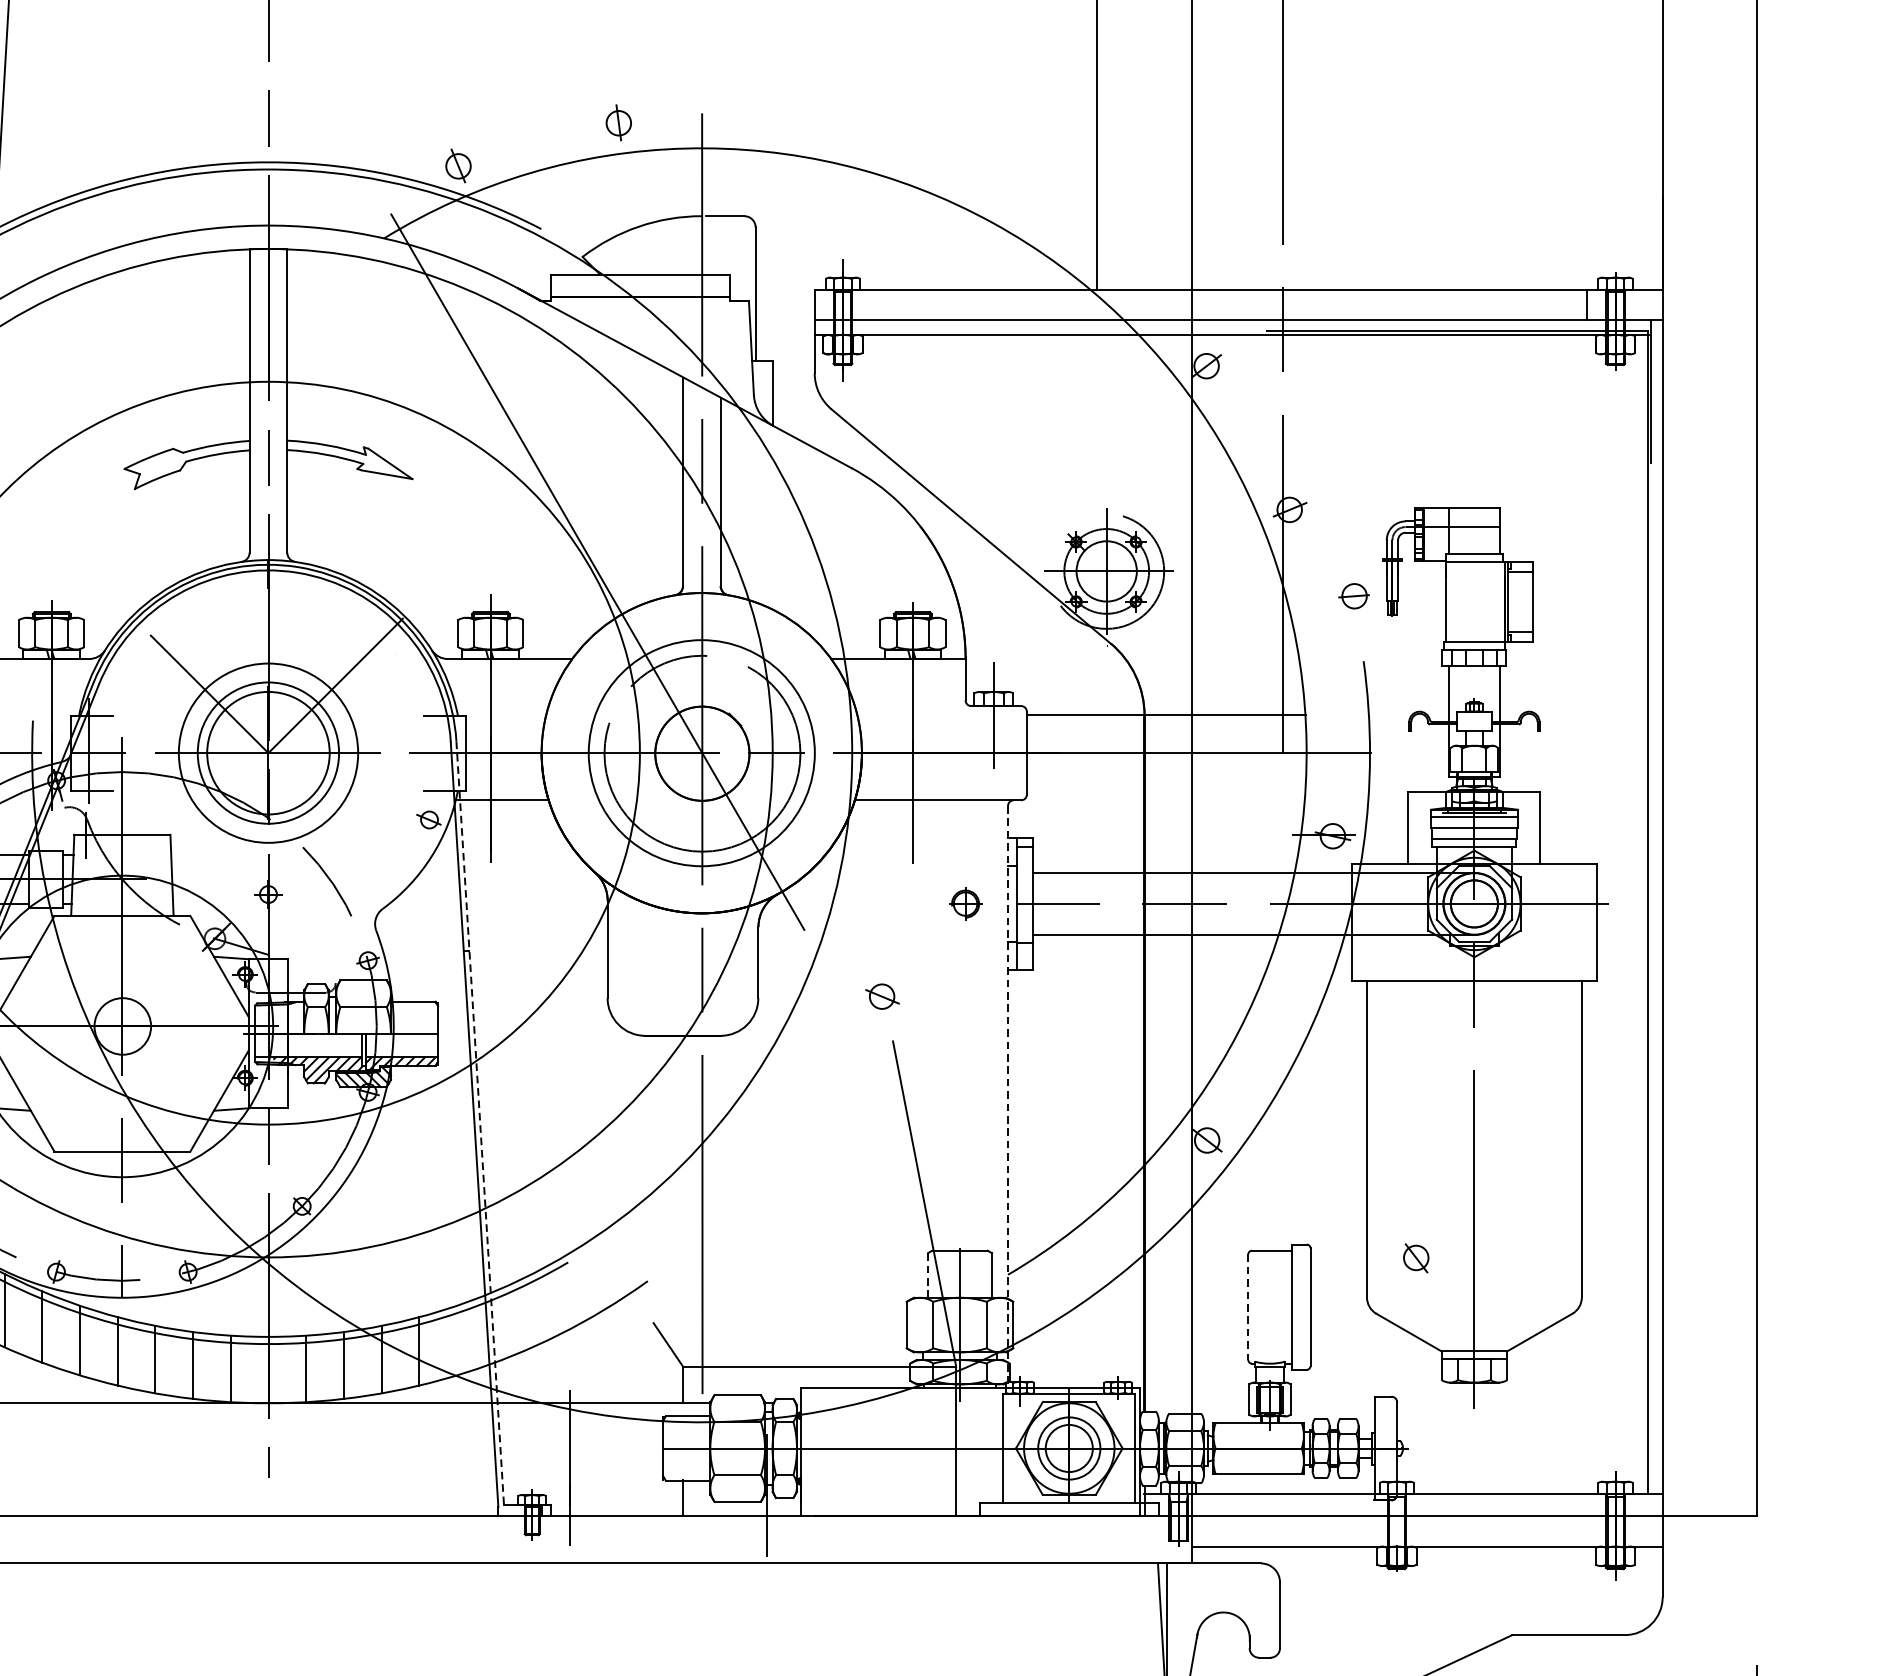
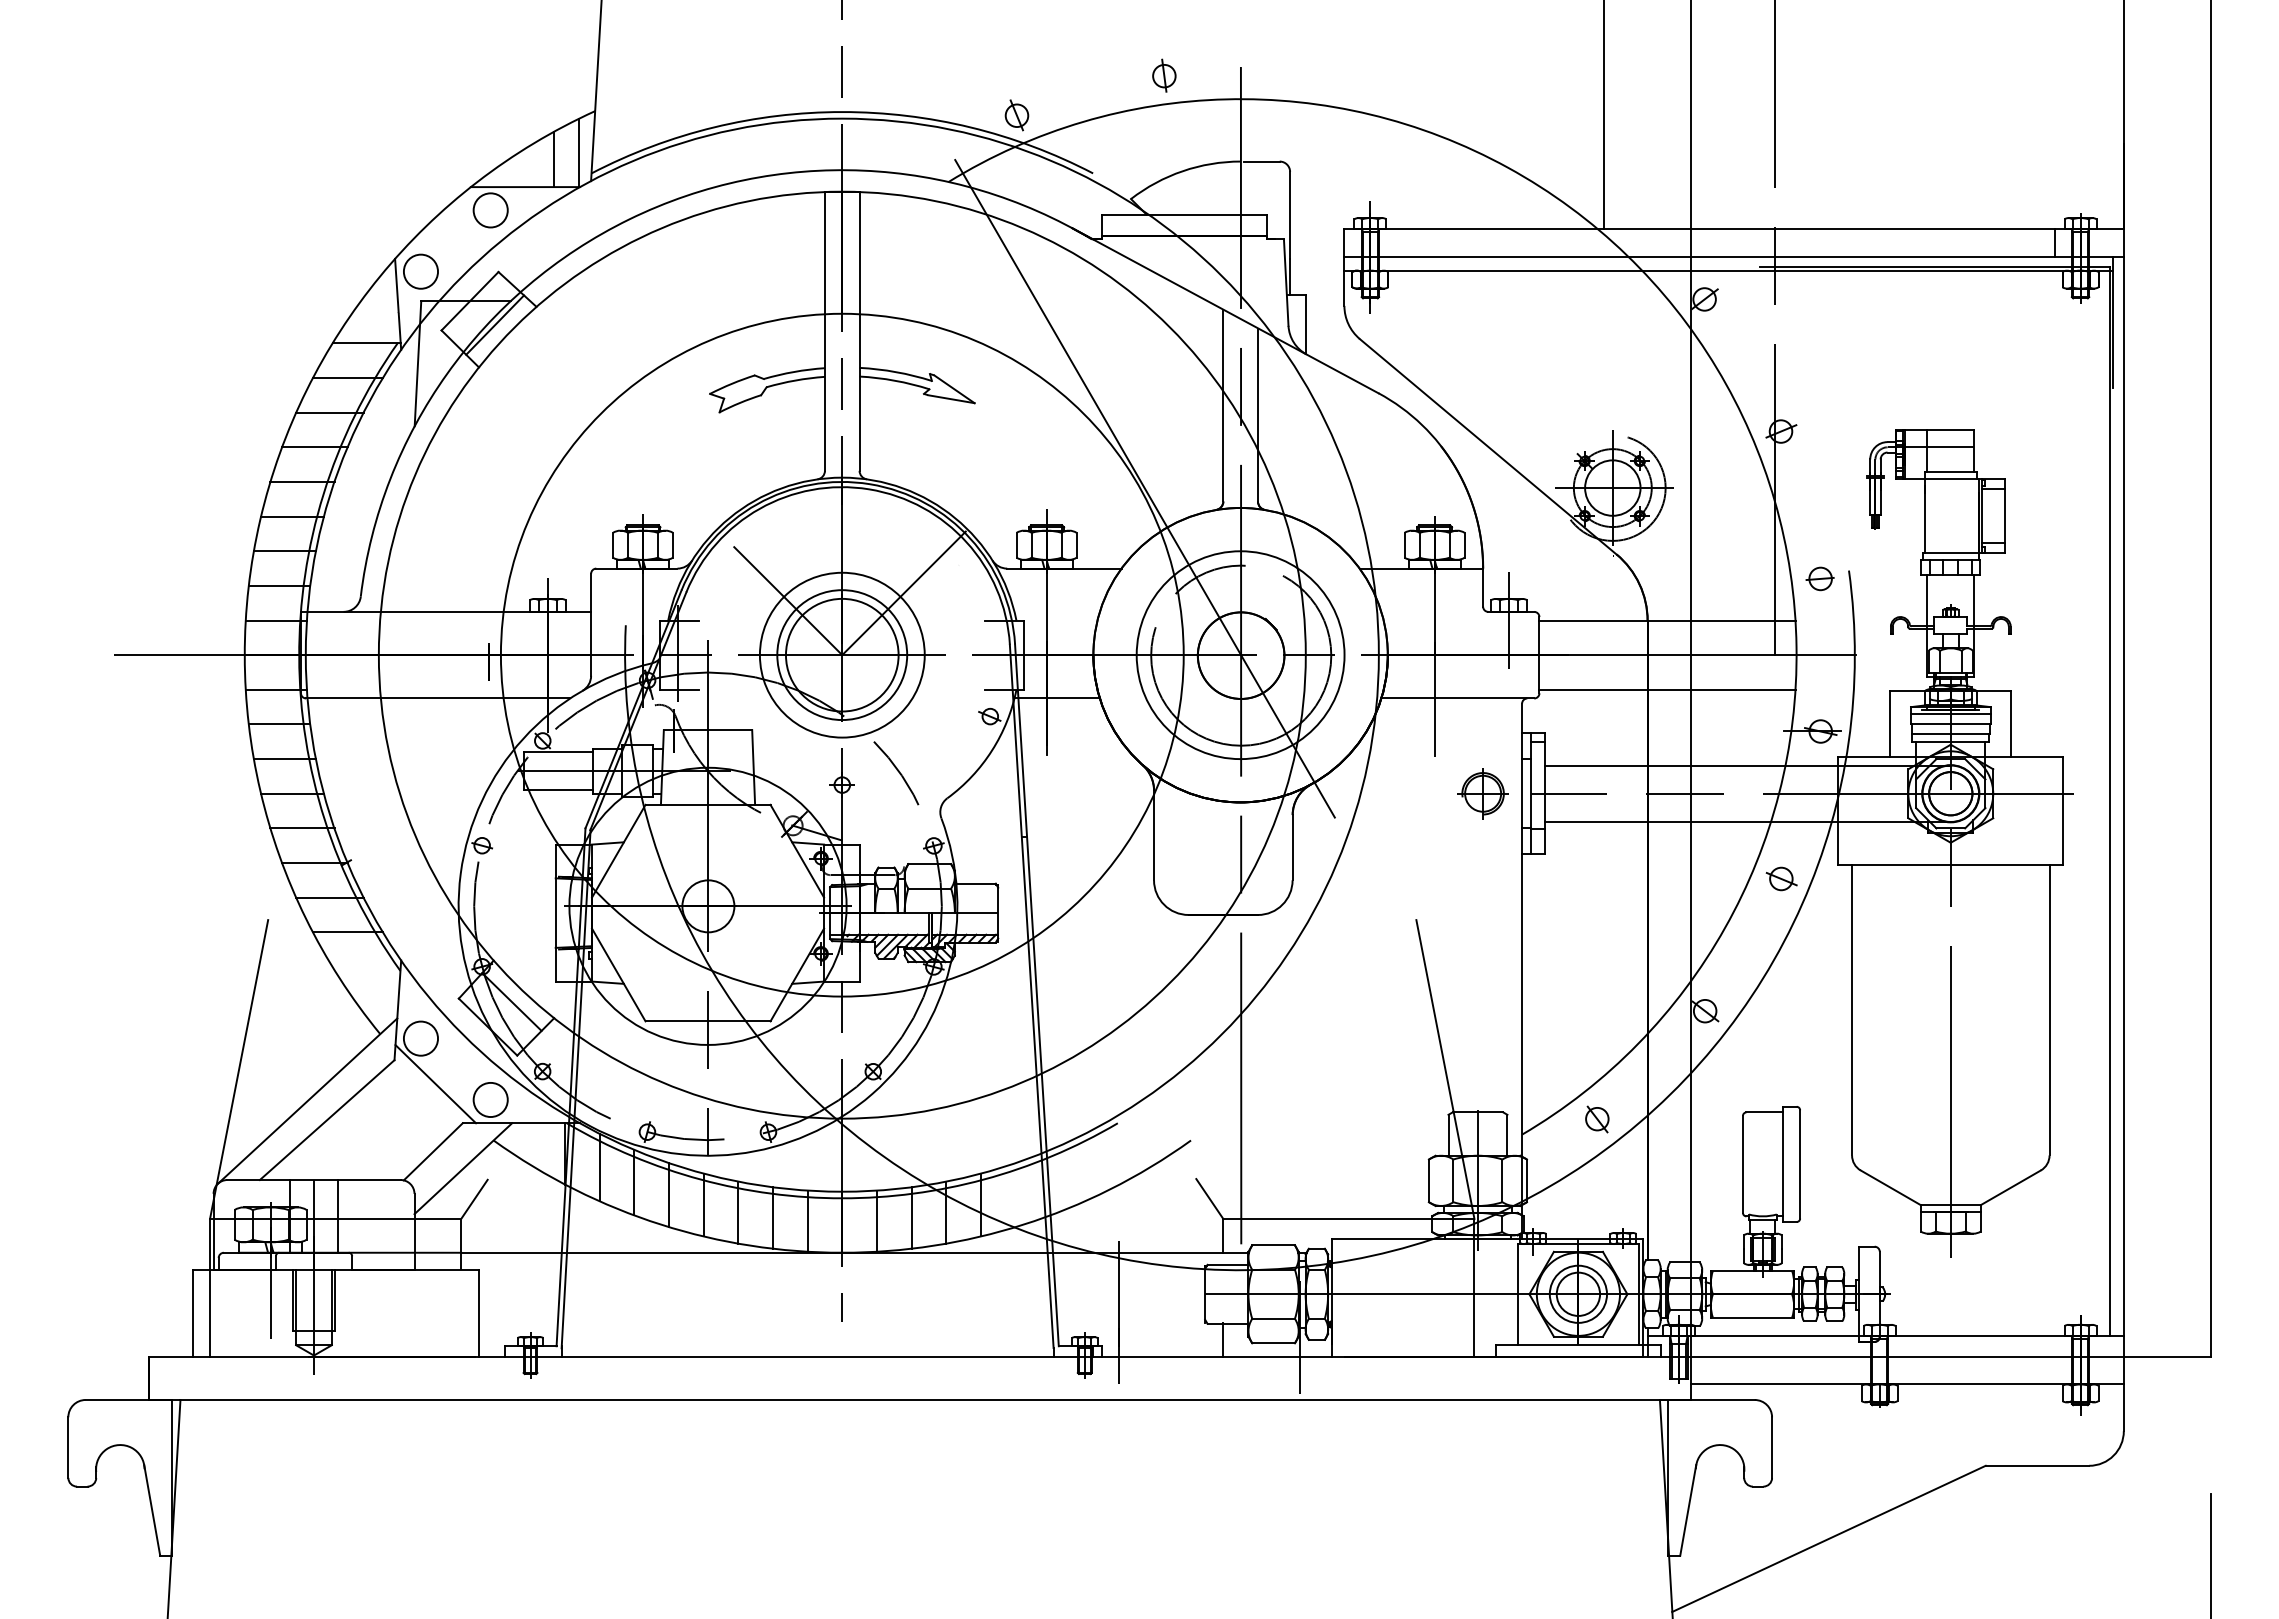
part: (1353, 595) -> (1819, 578), moved
line: (1166, 790) -> (1667, 689), added
part: (964, 903) -> (1482, 793), size x1.67
part: (882, 996) -> (1781, 878), moved
line: (1008, 1097) -> (1522, 971), dashed -> solid
line: (479, 1123) -> (1036, 995), dashed -> solid
part: (1416, 1258) -> (1597, 1119), moved
line: (927, 1275) -> (1448, 1135), dashed -> solid
line: (1247, 1307) -> (1742, 1164), dashed -> solid

